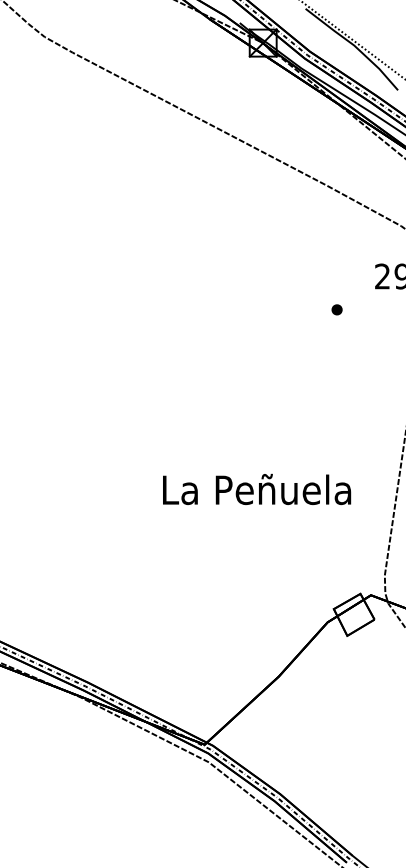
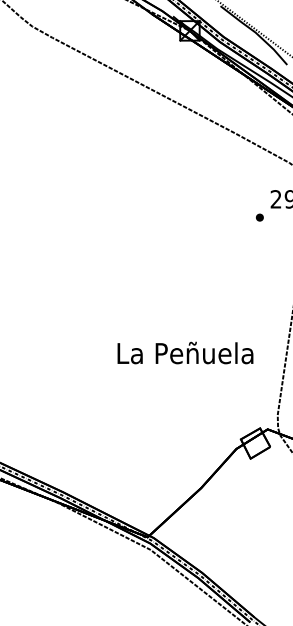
part: (336, 309) -> (259, 217), moved

